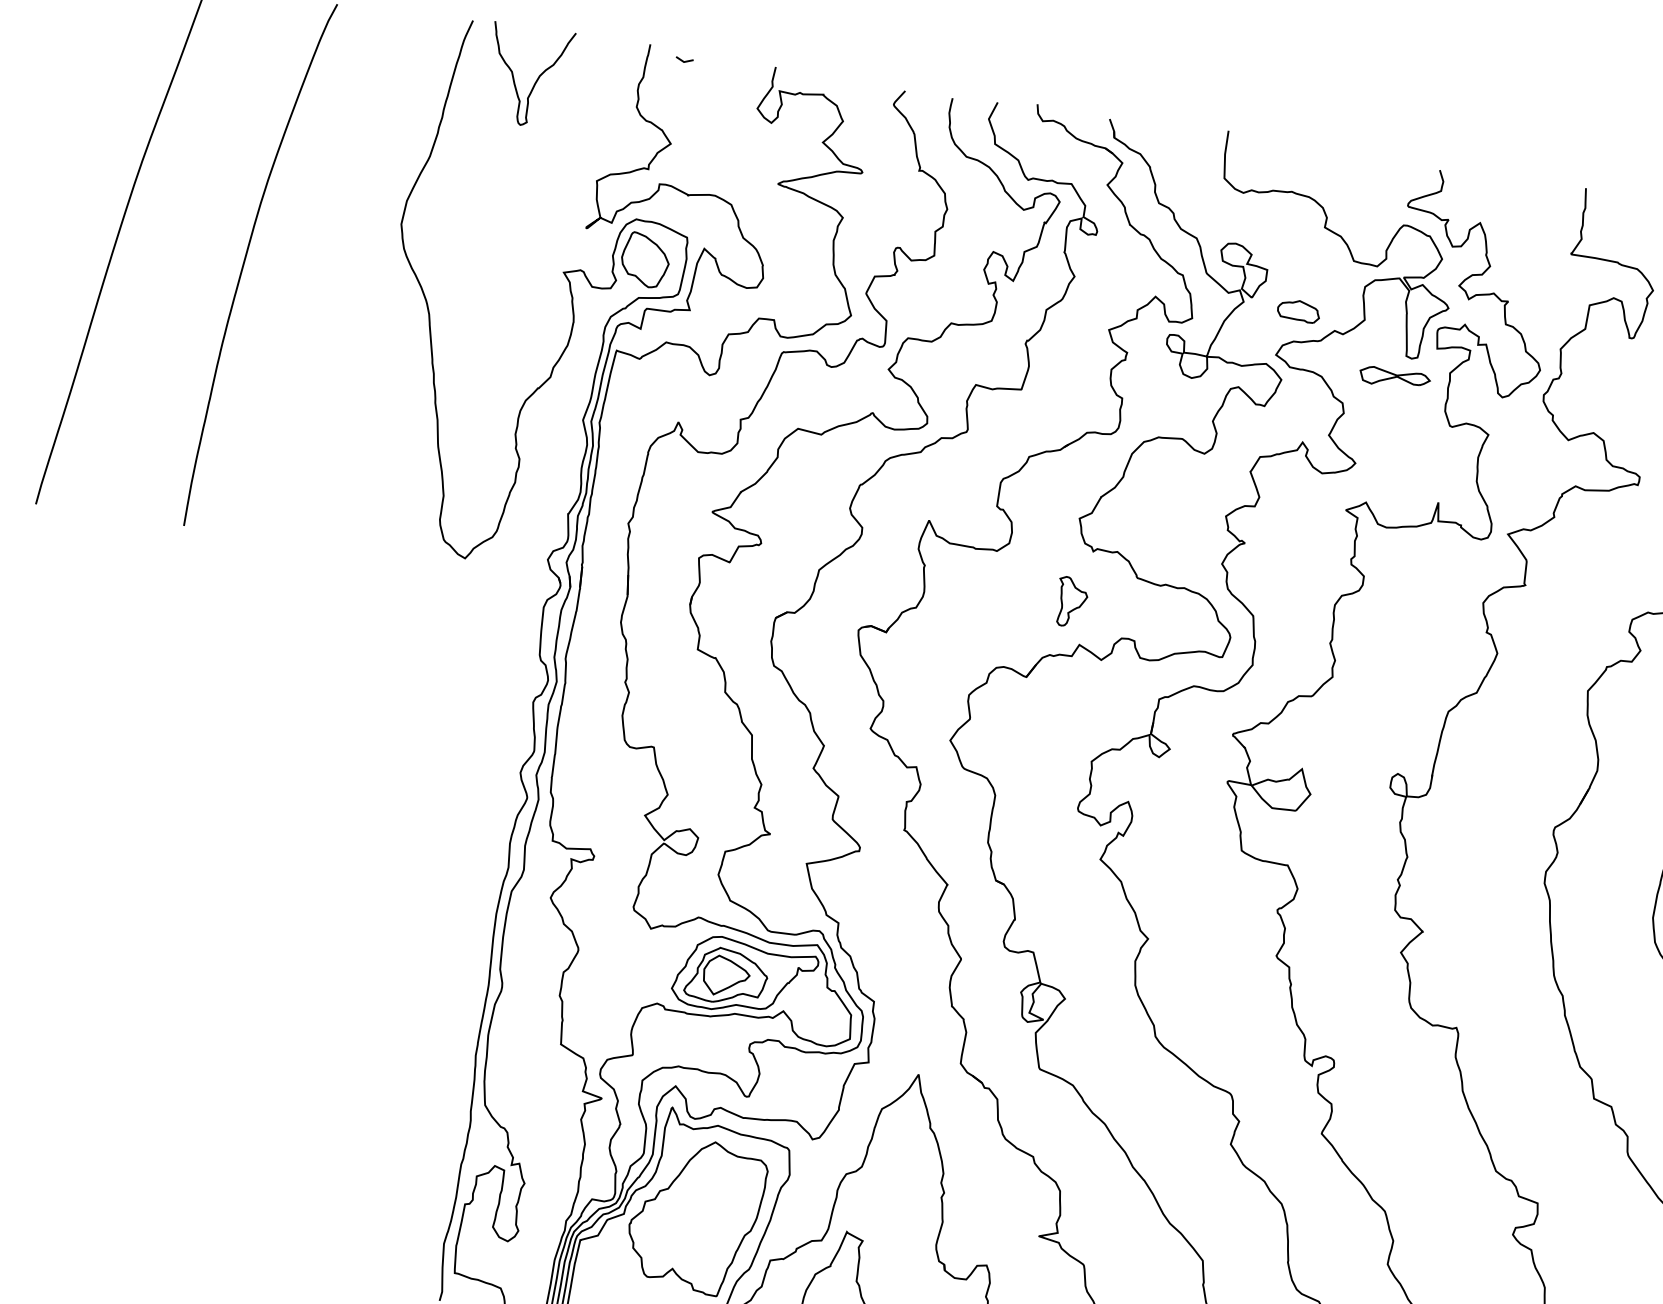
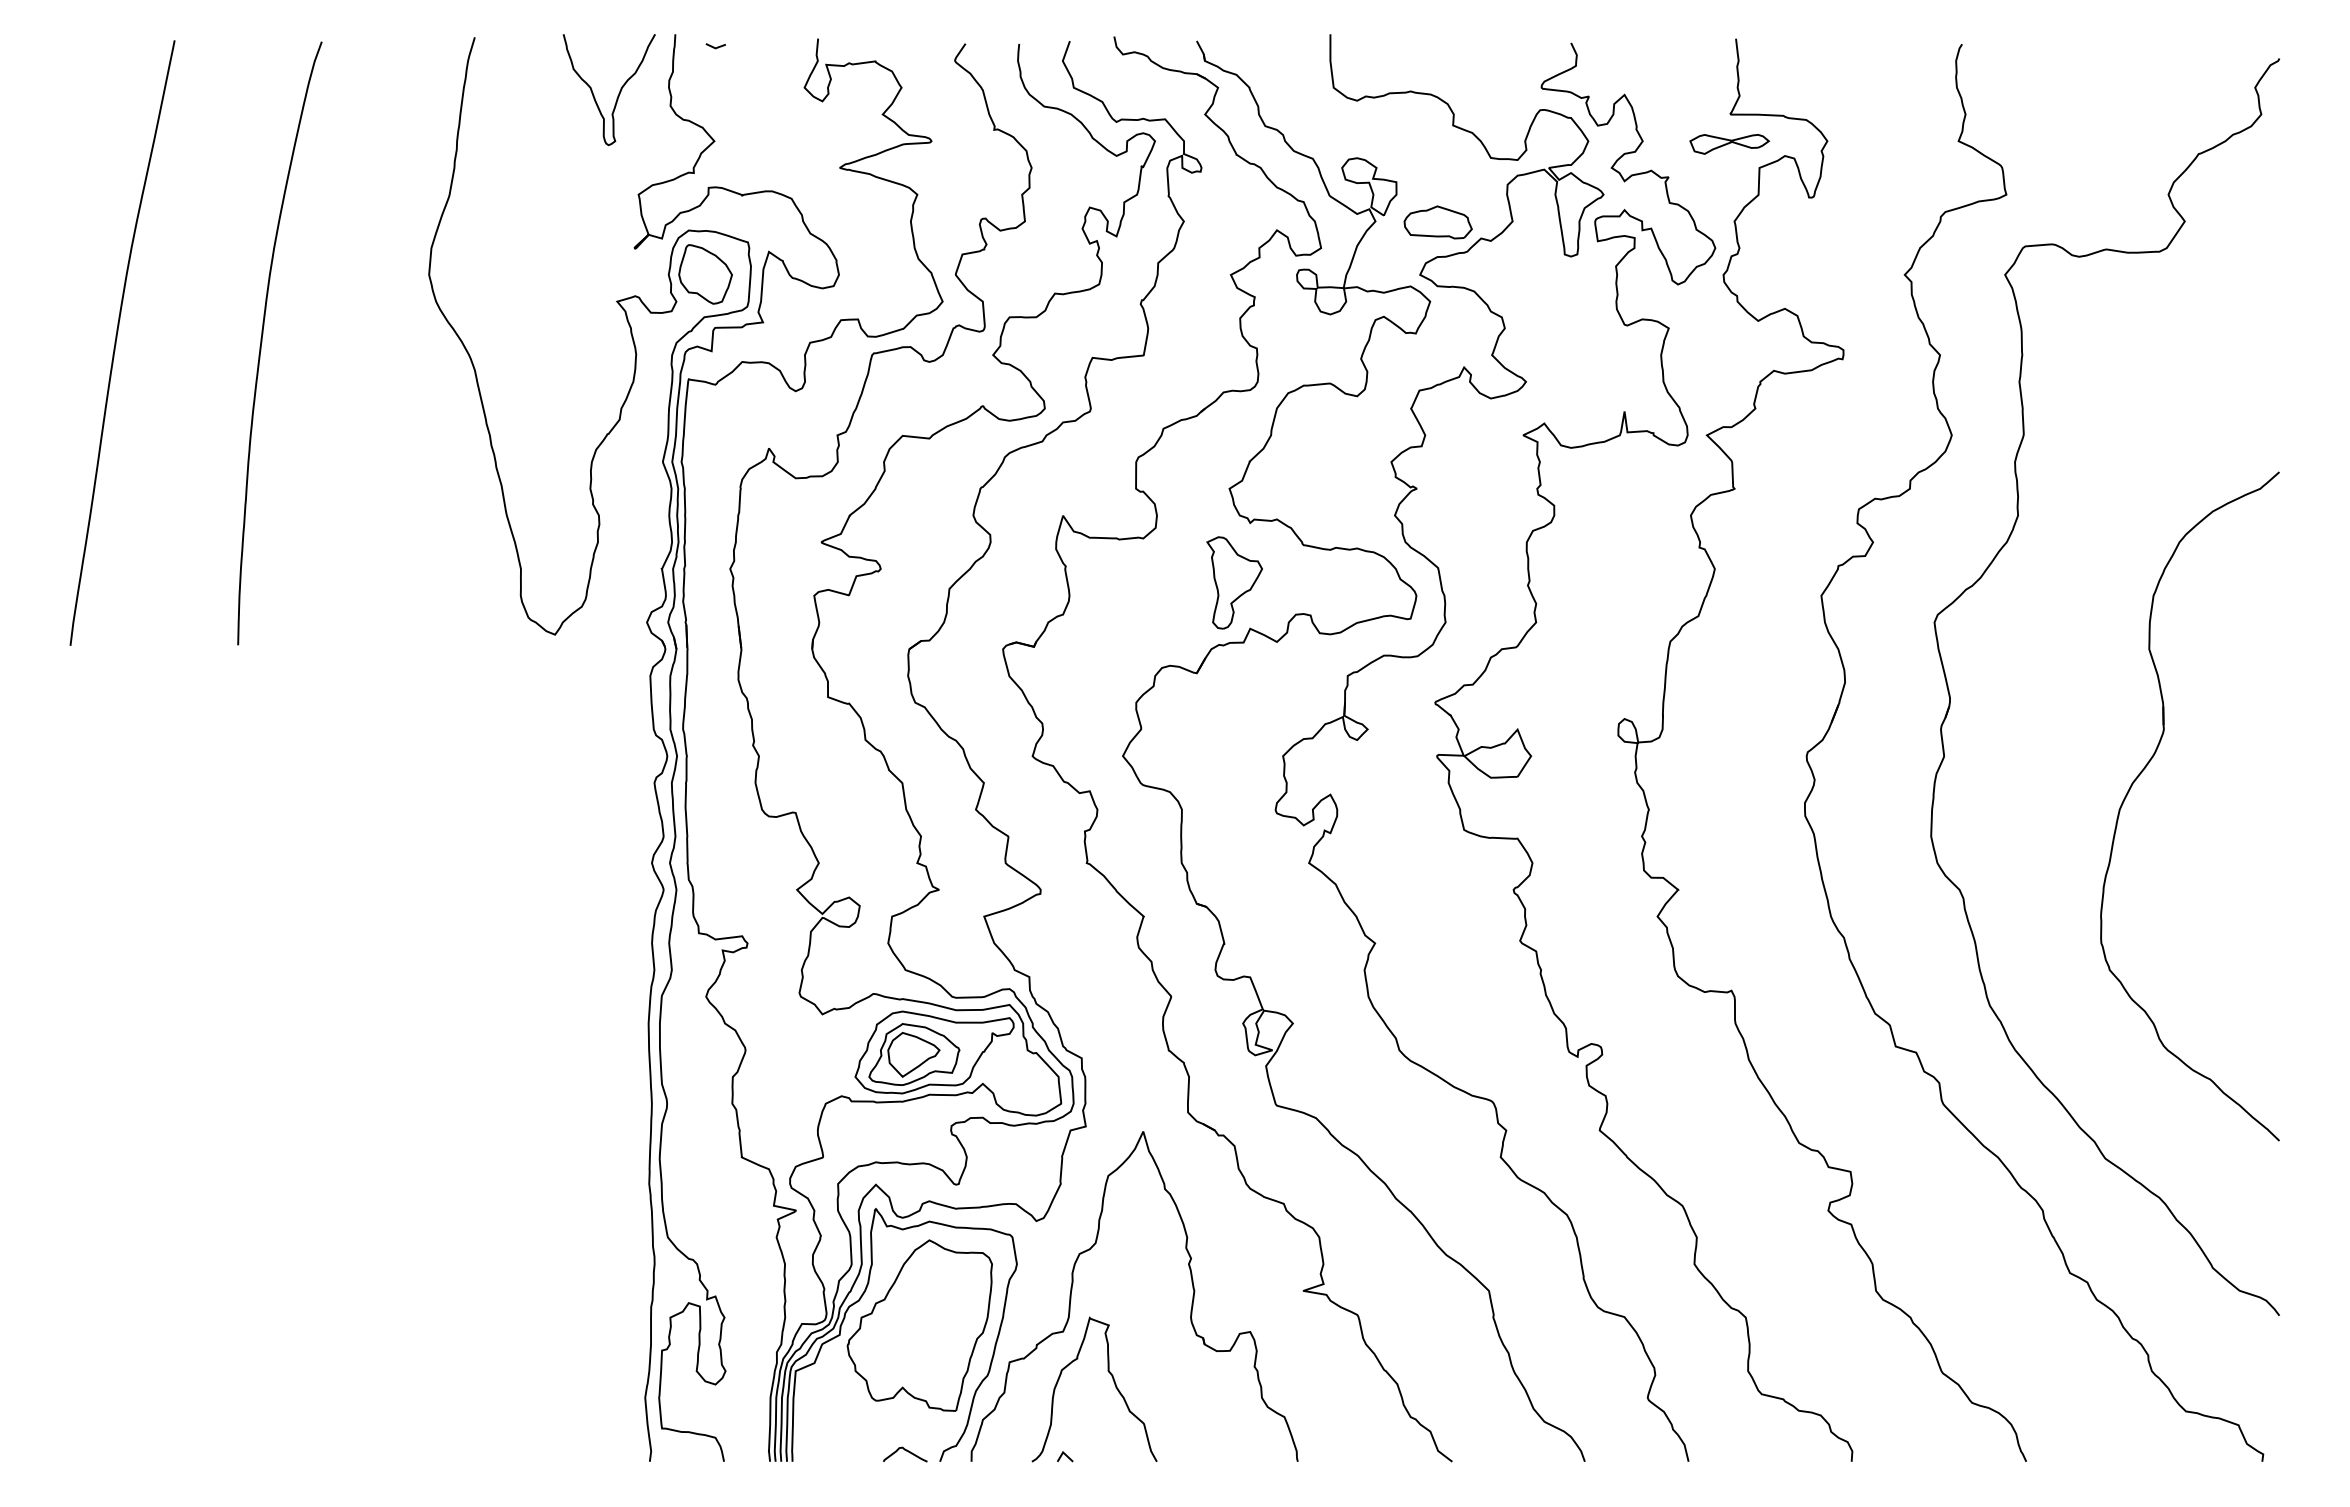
curve: (534, 82) -> (617, 95), moved
part: (1298, 310) -> (1437, 222), size x1.43
part: (1394, 378) -> (1729, 144), moved
part: (1071, 601) -> (1234, 582), size x1.67

